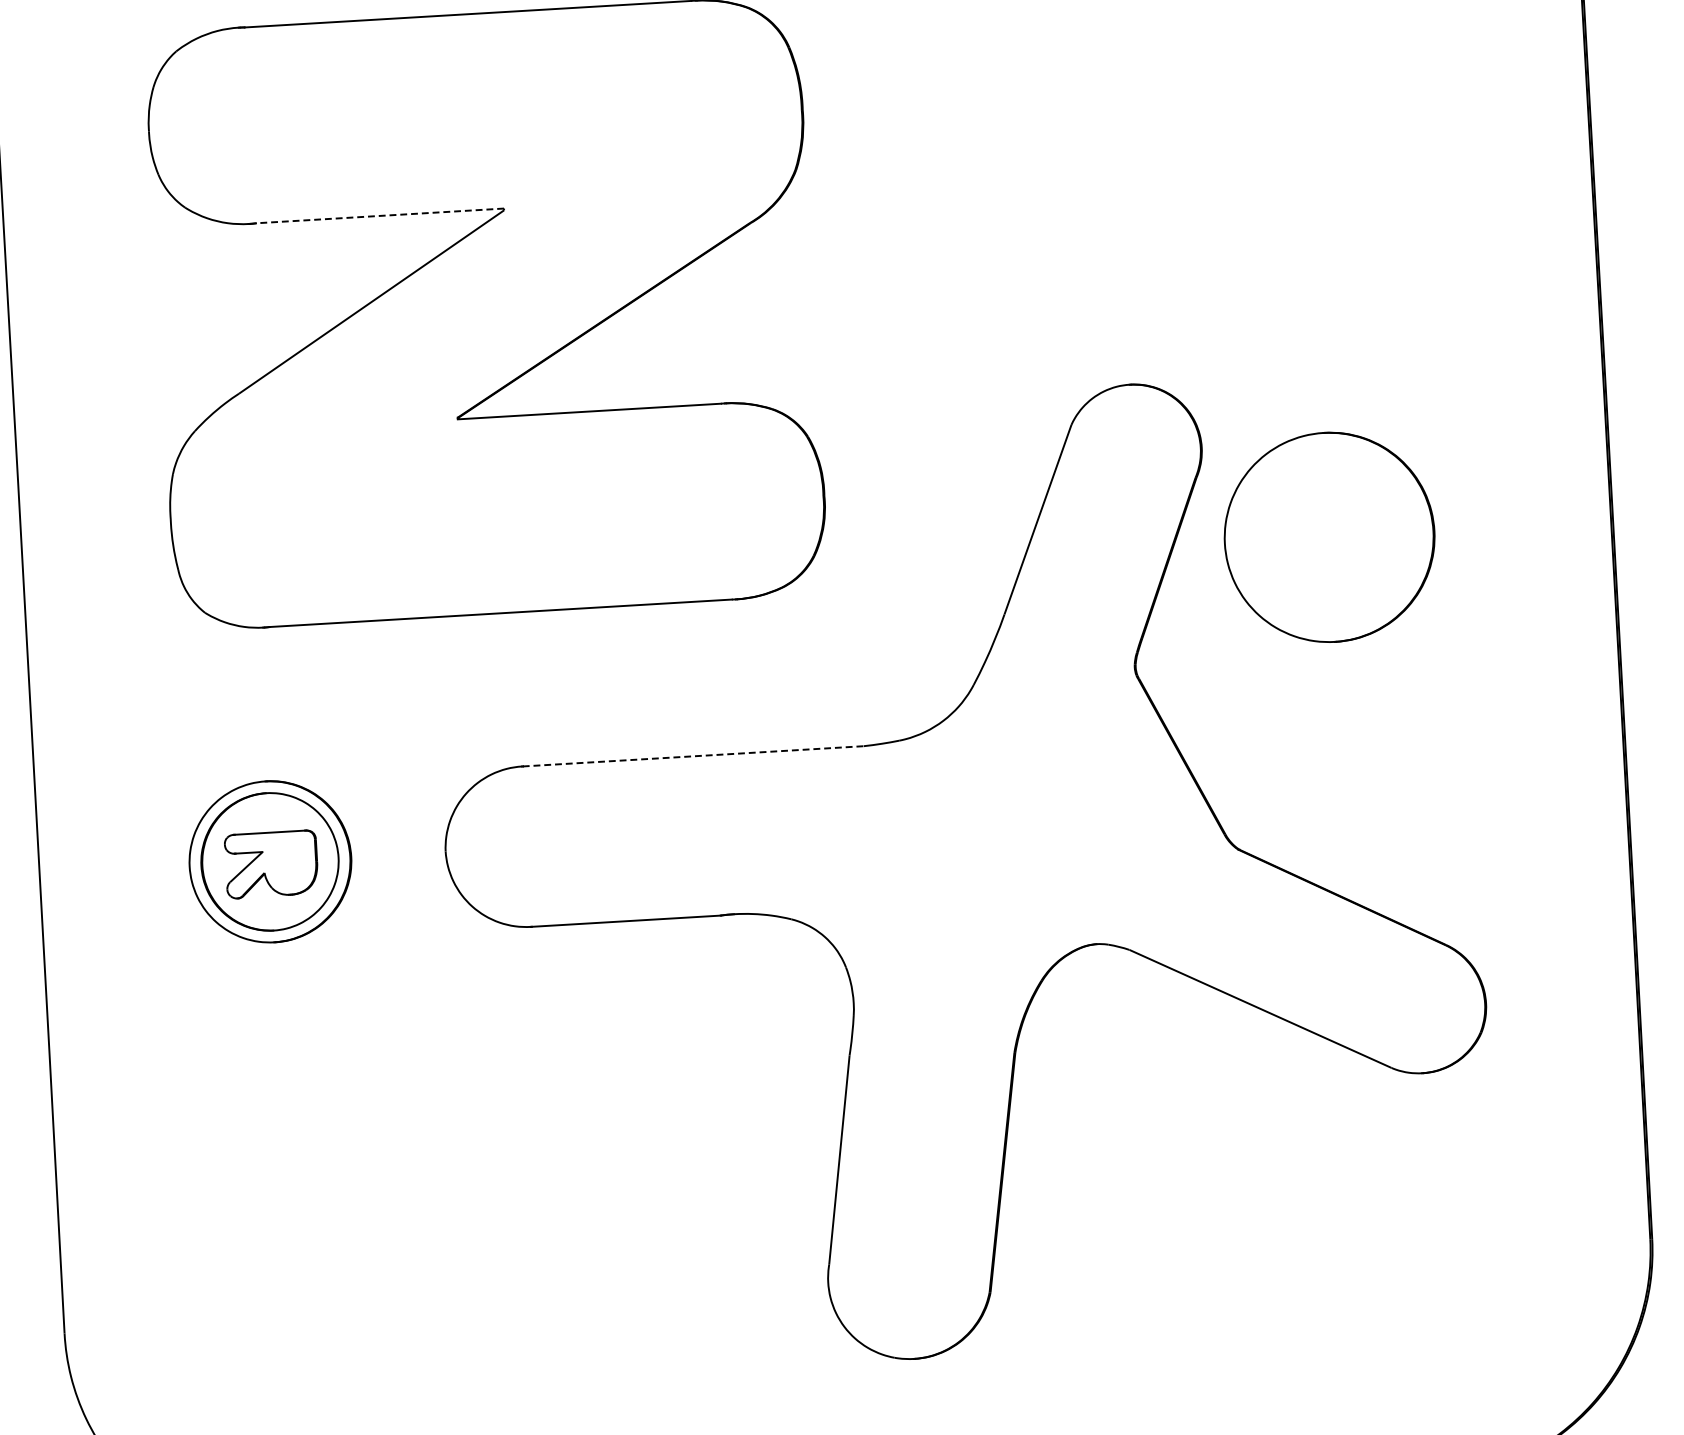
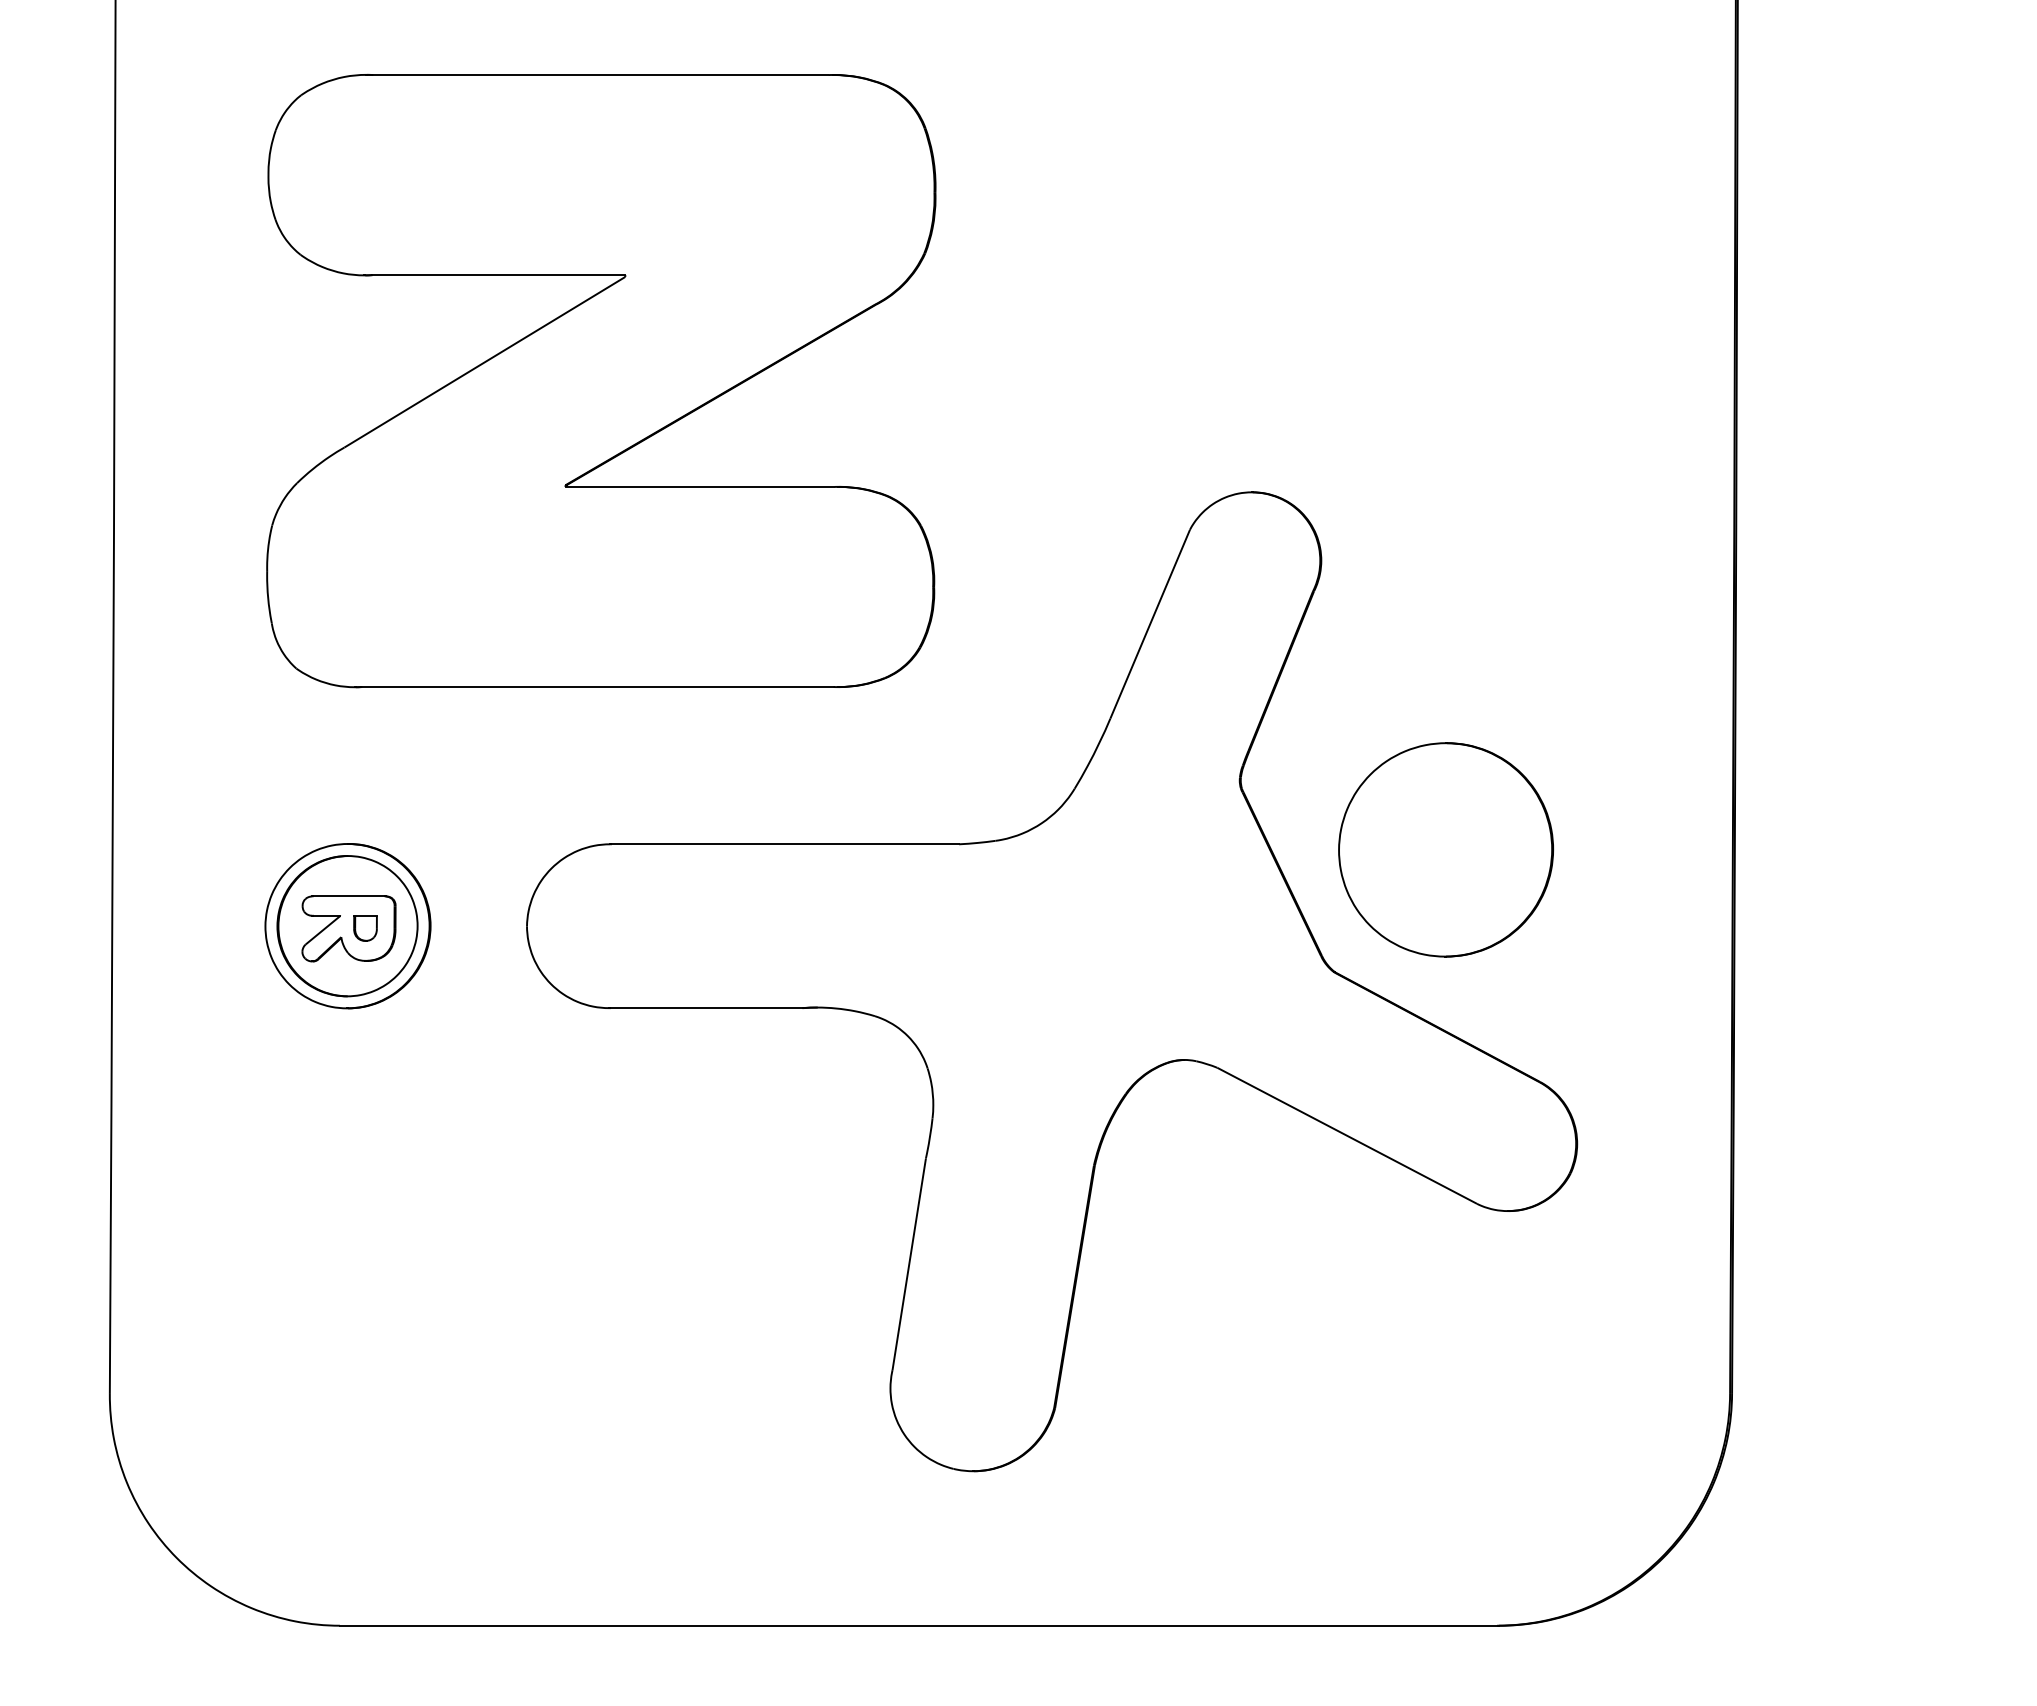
line: (379, 216) -> (498, 275), dashed -> solid
part: (1330, 536) -> (1446, 849), moved
line: (693, 756) -> (785, 844), dashed -> solid
part: (287, 863) -> (365, 928), added

